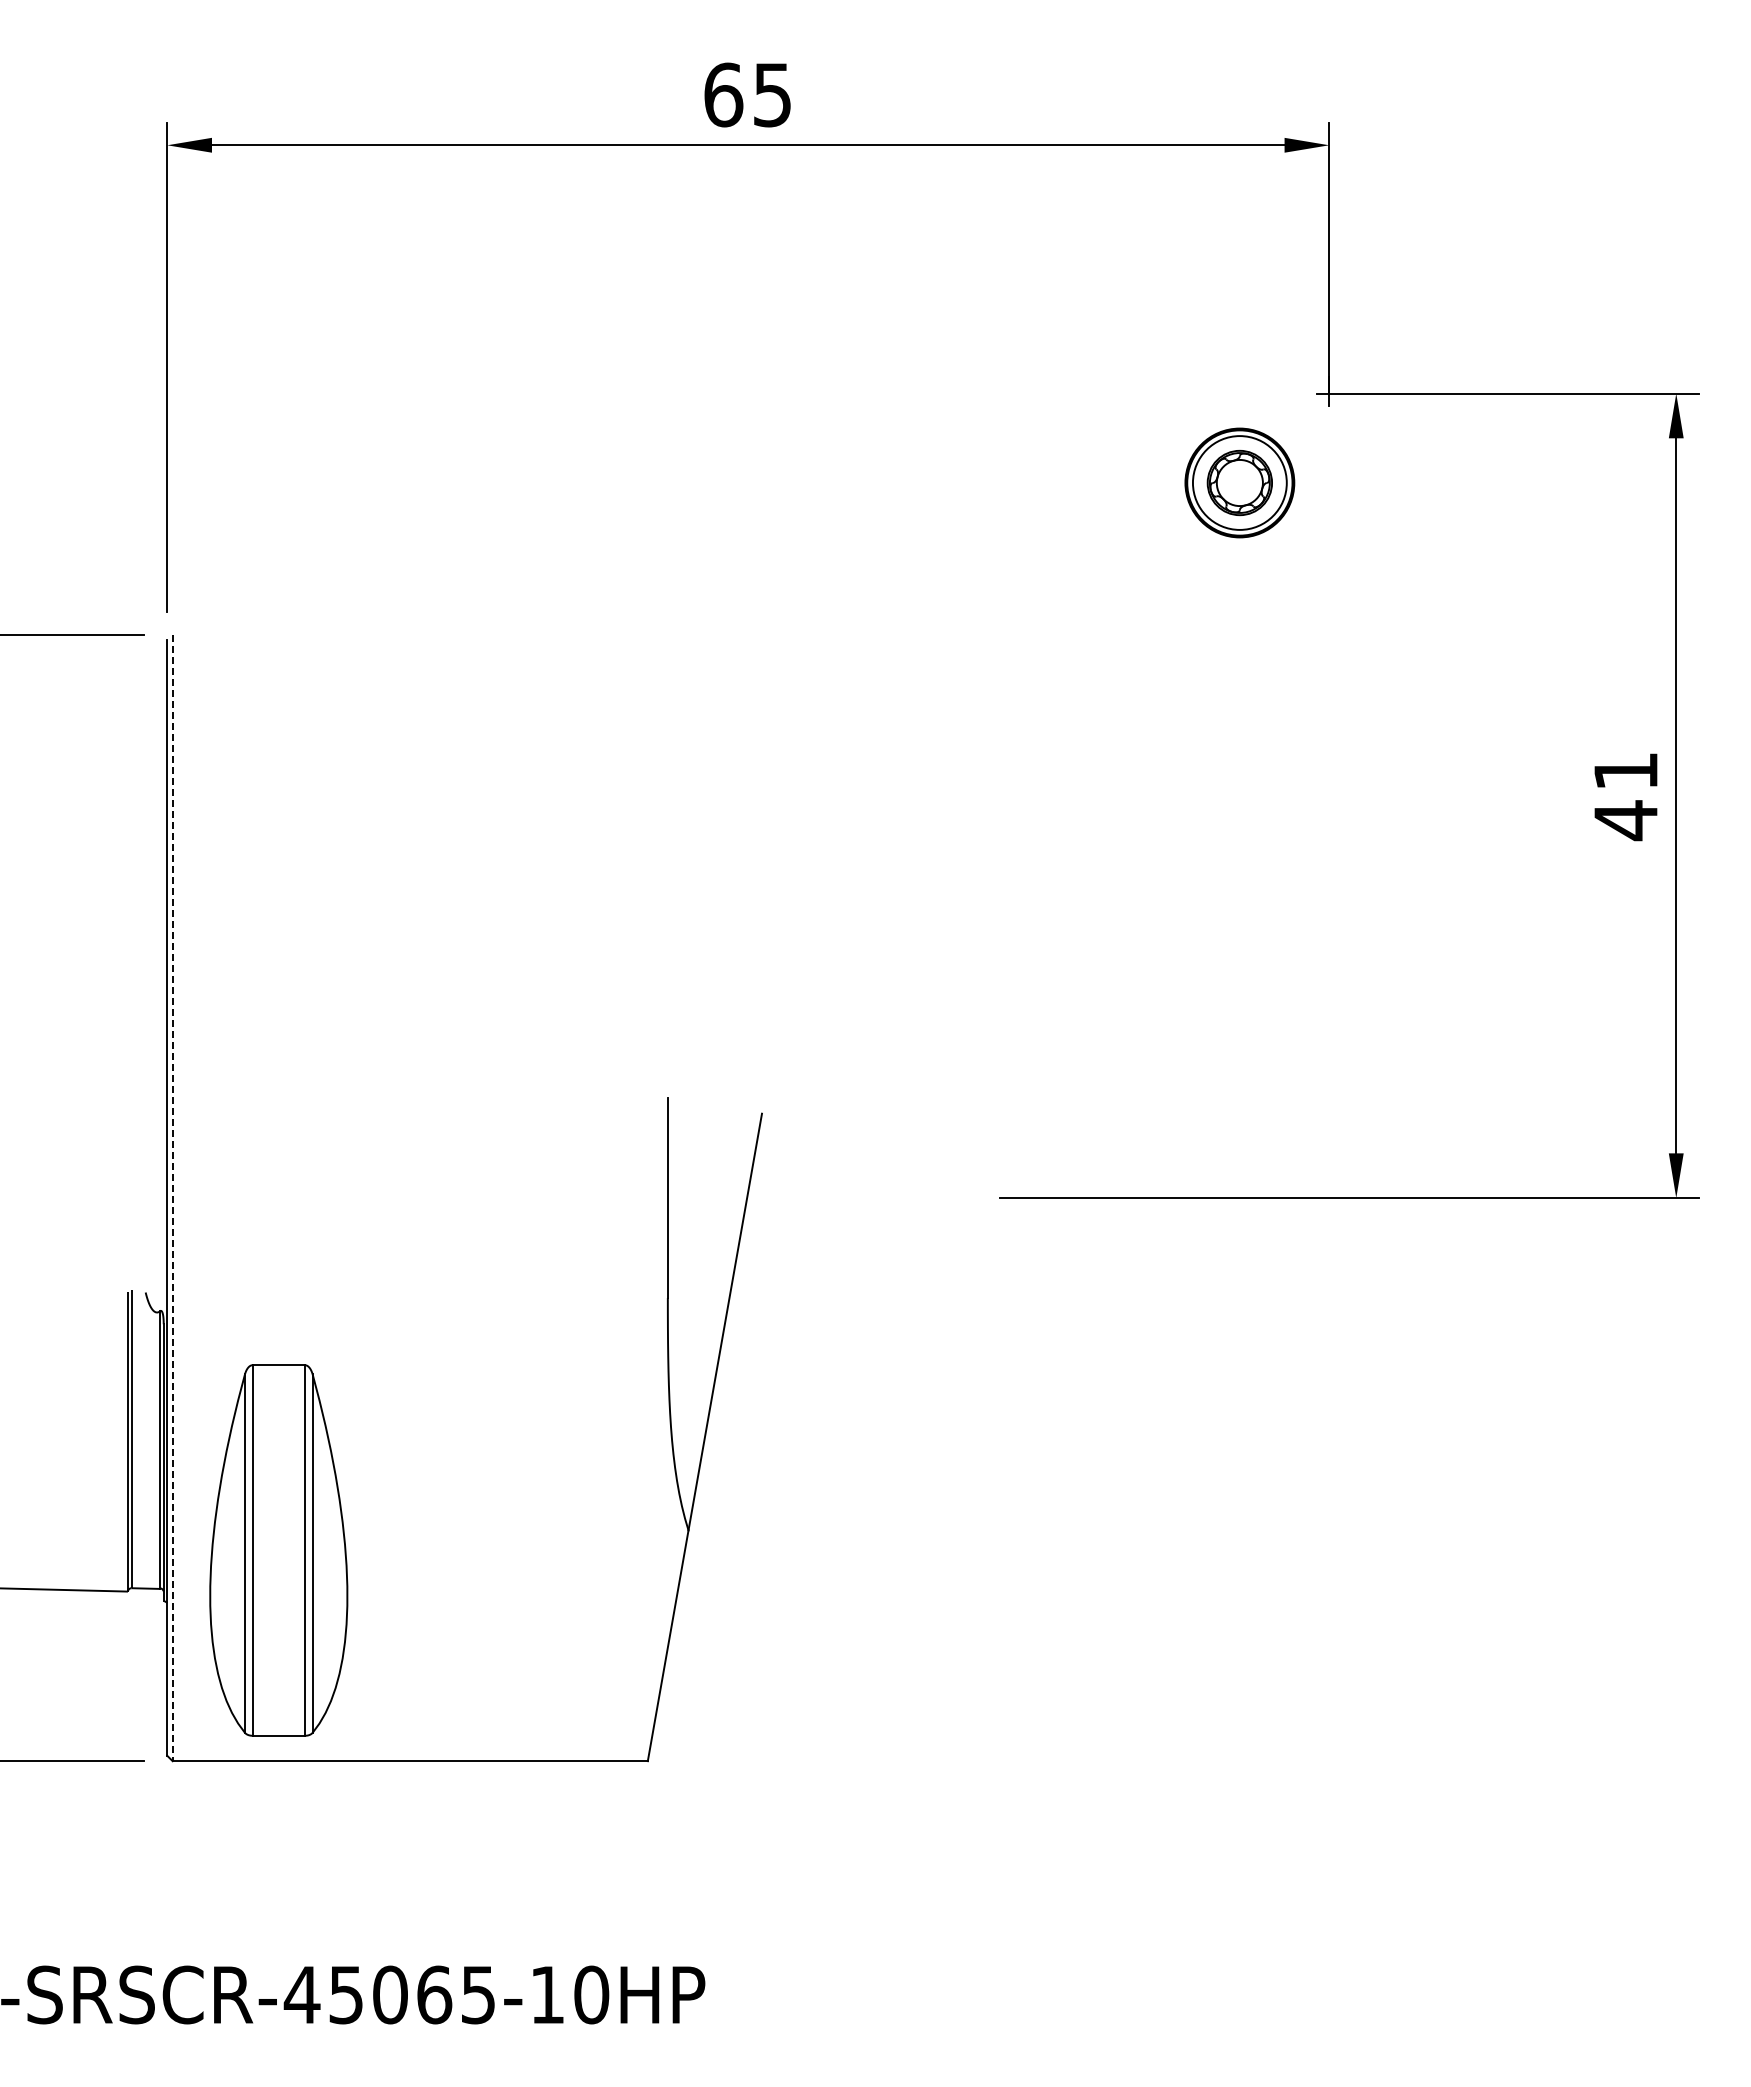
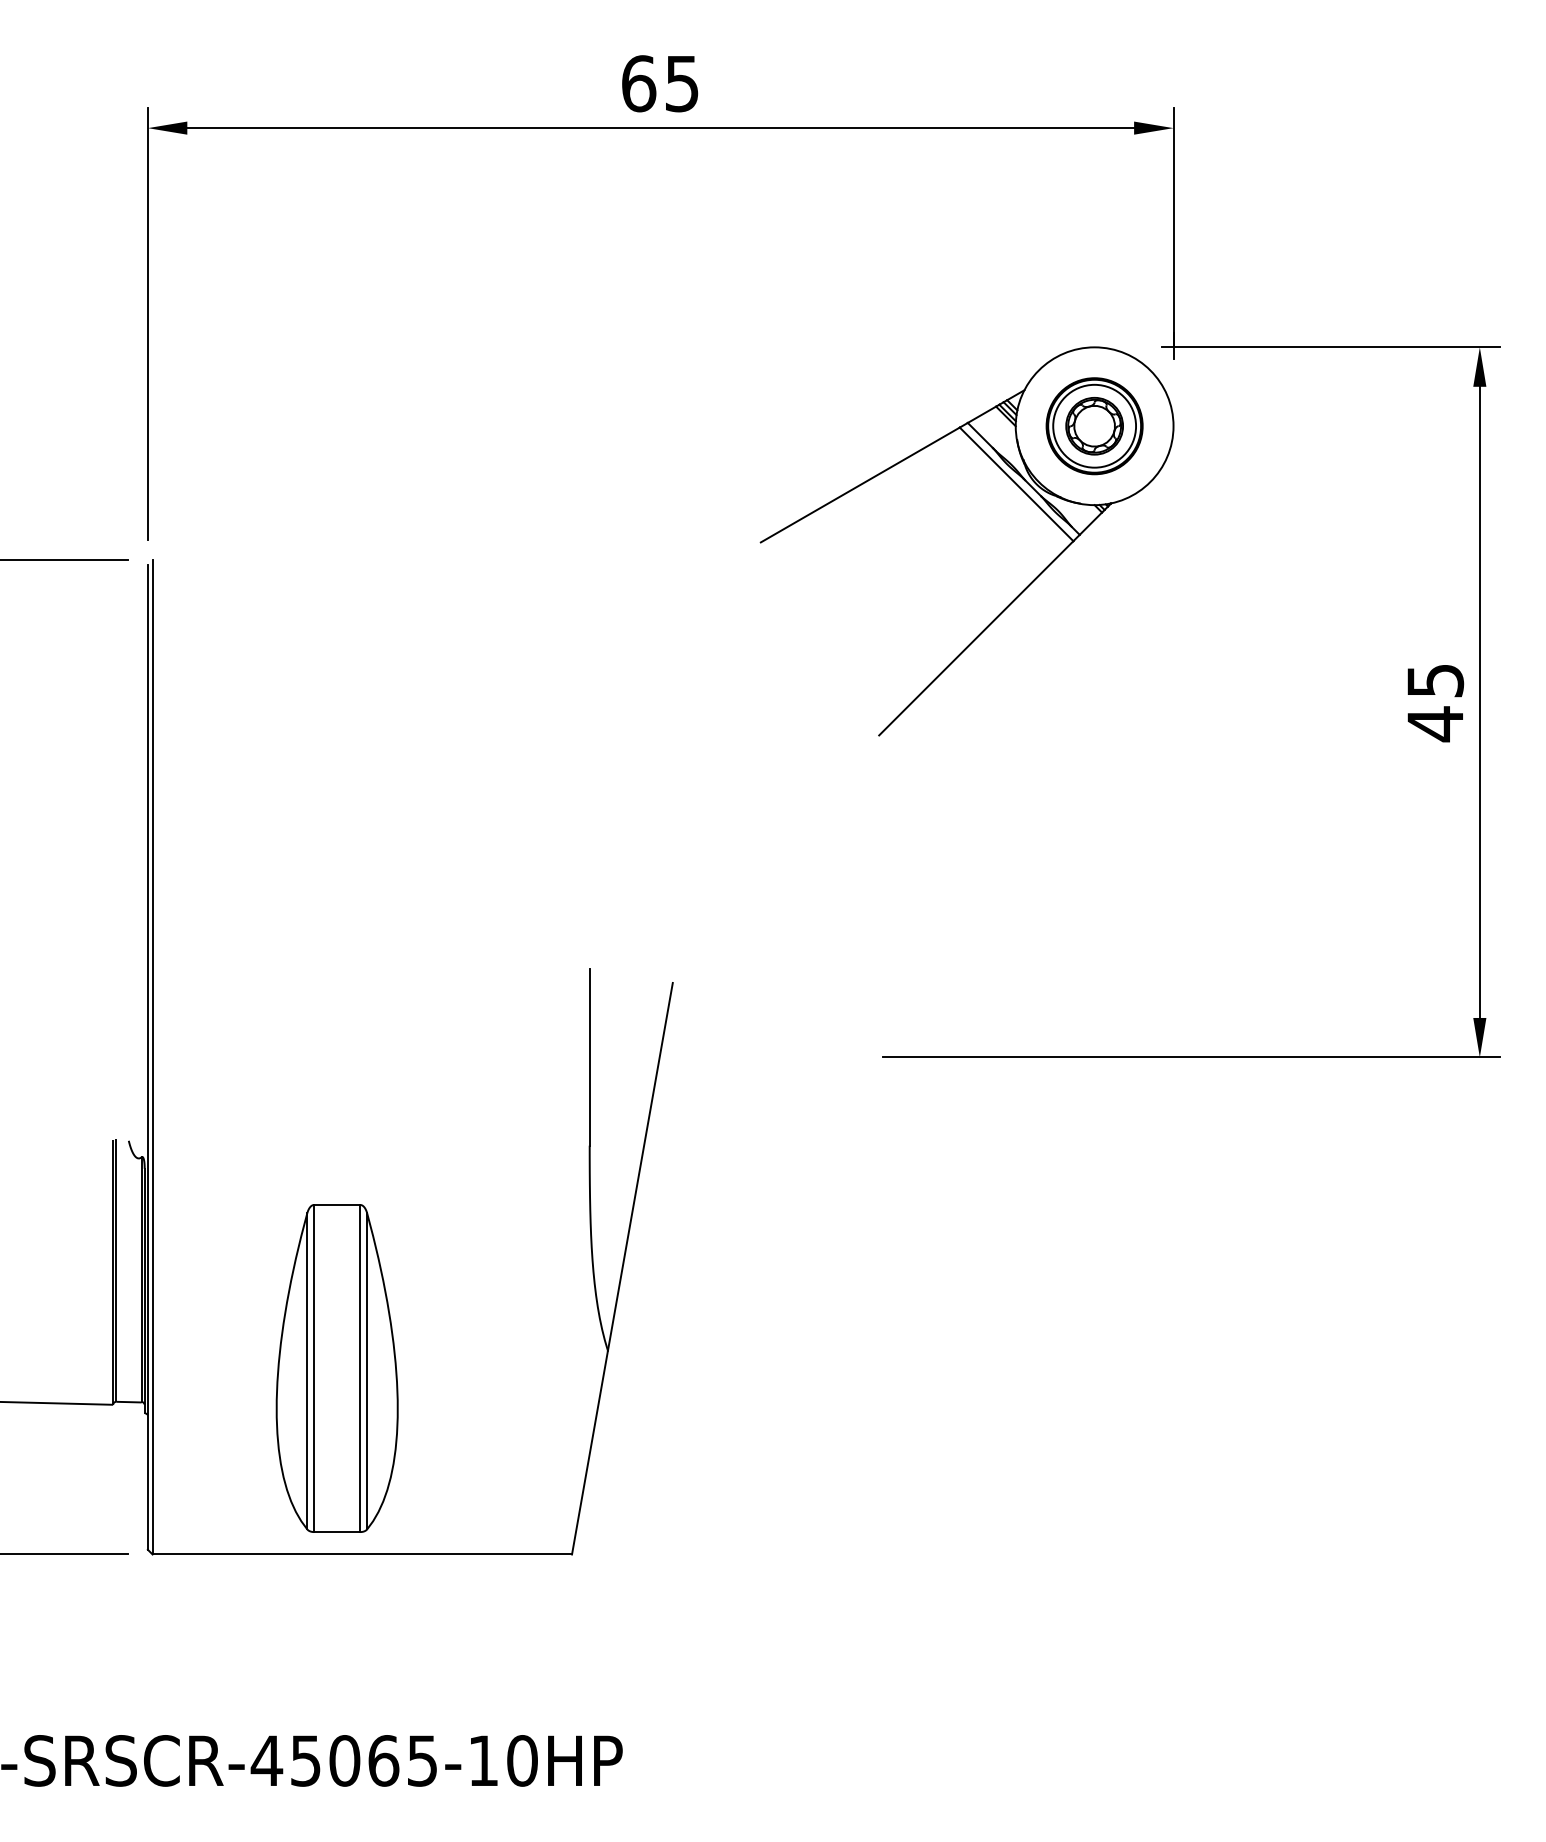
part: (1154, 553) -> (1019, 488), added
text: (1626, 771) -> (1435, 680), 41 -> 45
line: (172, 1198) -> (152, 1057), dashed -> solid
part: (278, 1550) -> (336, 1368), moved

